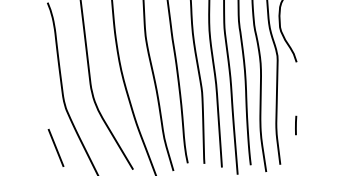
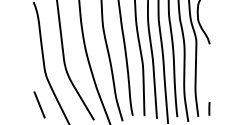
line: (296, 125) -> (209, 108), moved

